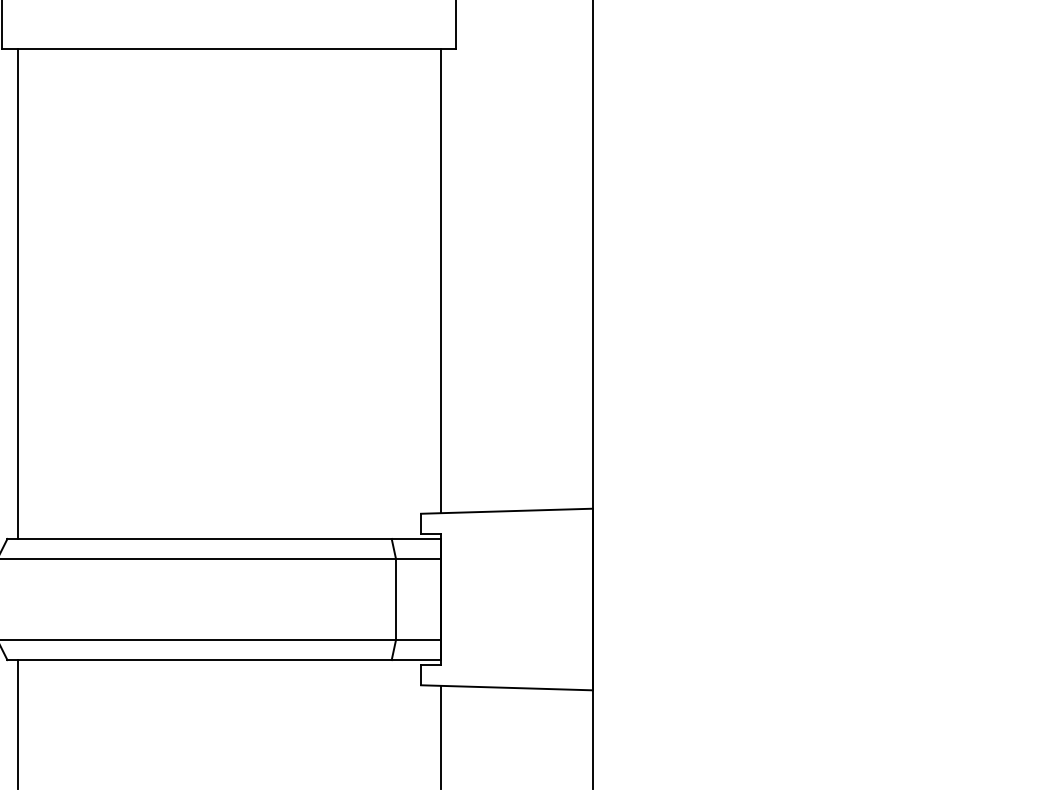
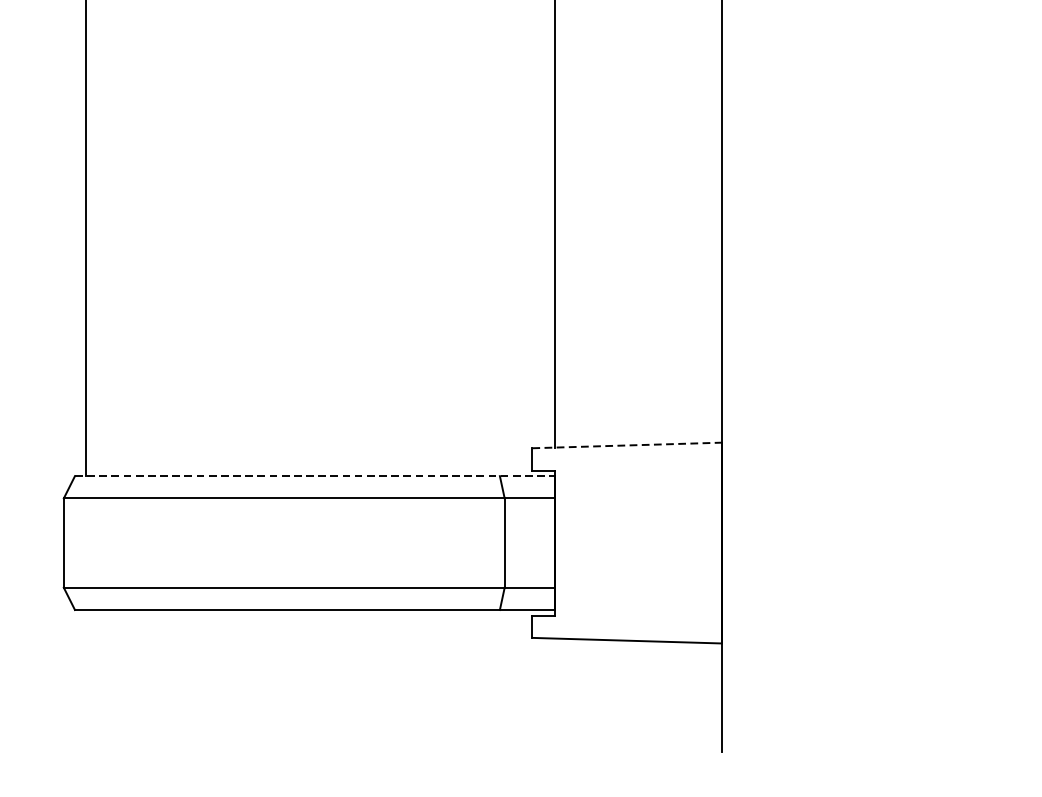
line: (506, 511) -> (626, 445), solid -> dashed
line: (224, 538) -> (314, 475), solid -> dashed
line: (17, 724) -> (86, 681), removed
line: (441, 736) -> (554, 694), removed

